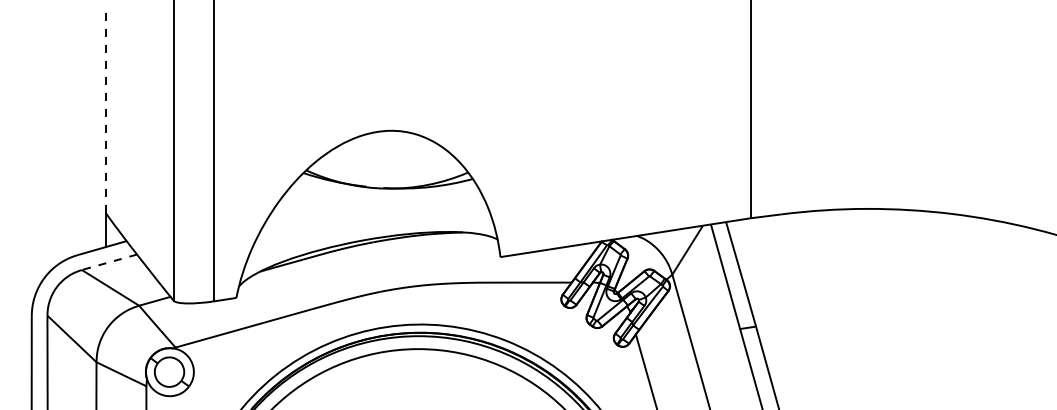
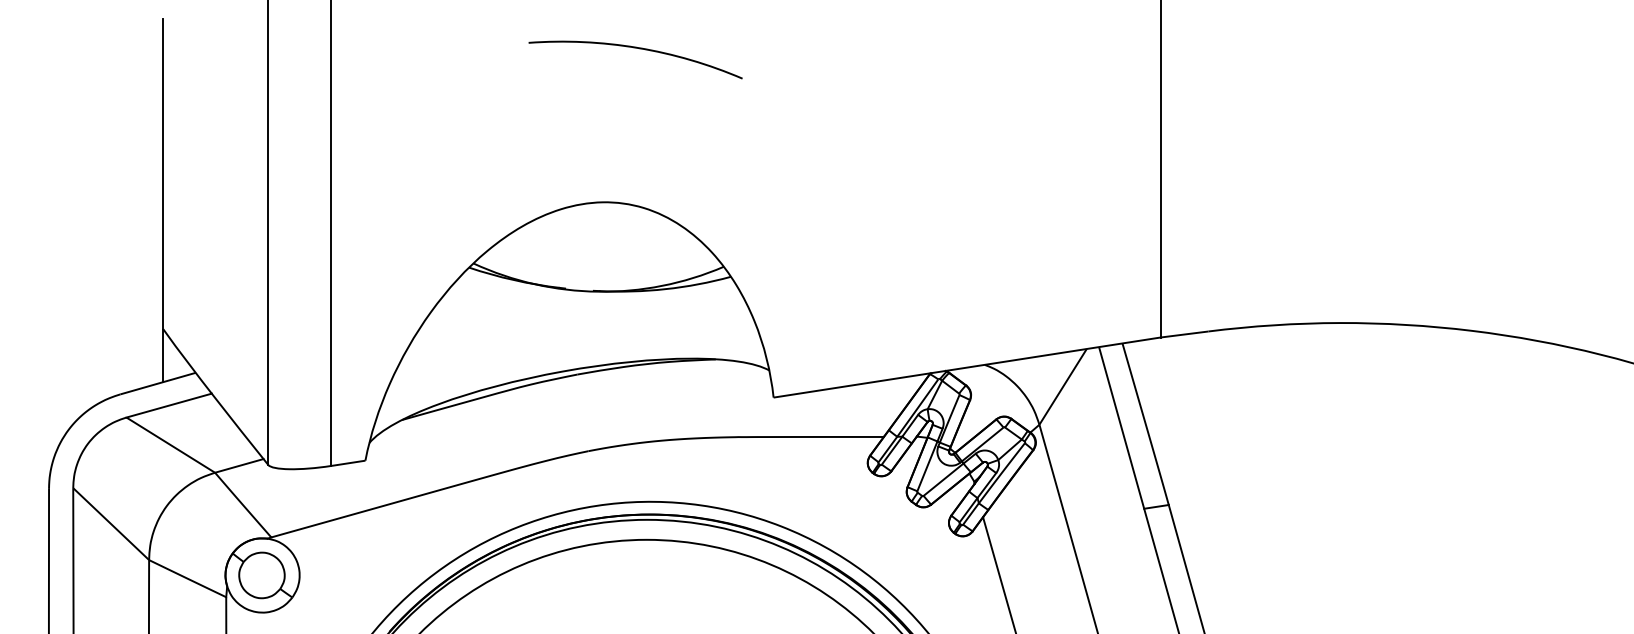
arc: (413, 32) -> (639, 50), added
line: (105, 111) -> (162, 172), dashed -> solid
line: (109, 262) -> (169, 405), dashed -> solid

